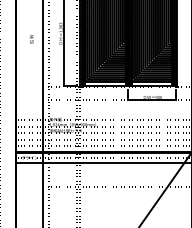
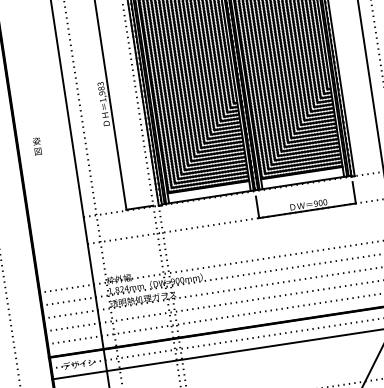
text: (31, 39) -> (37, 146), moved

